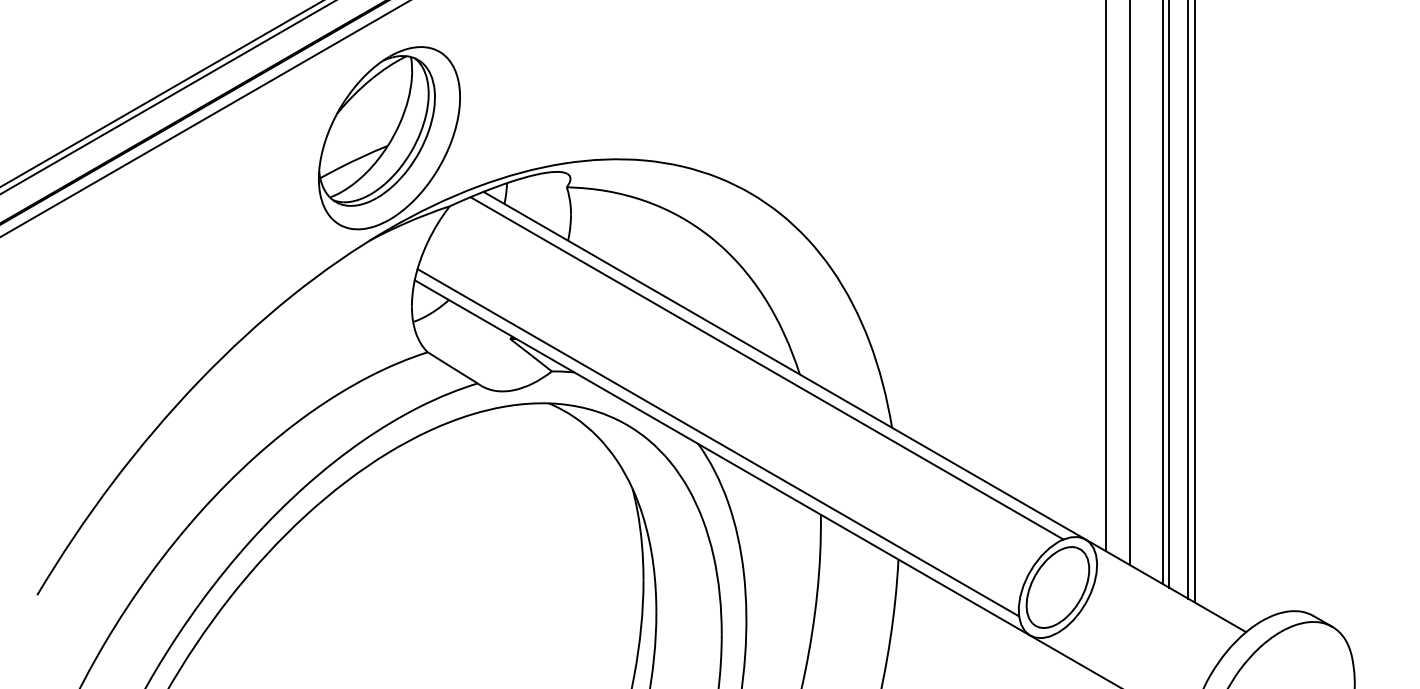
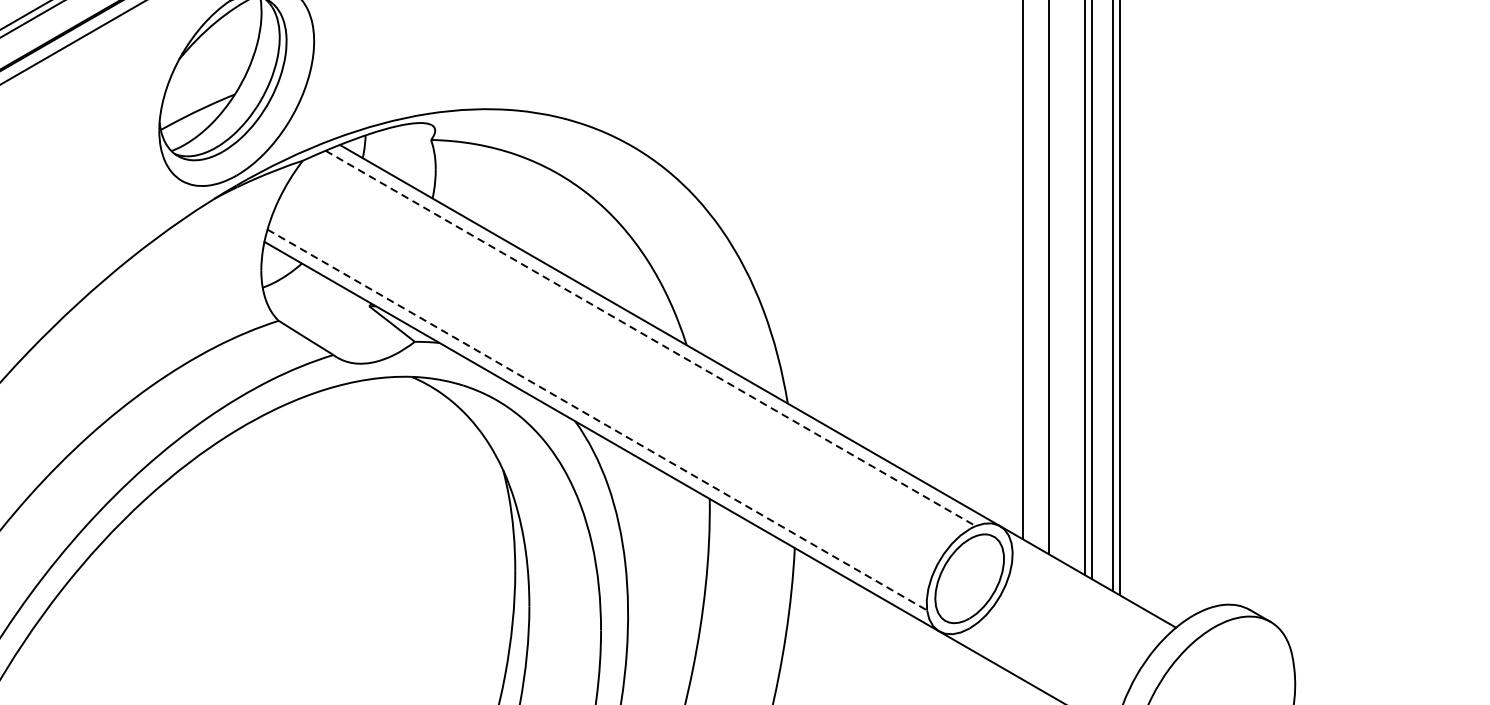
line: (767, 368) -> (651, 338), solid -> dashed
line: (718, 442) -> (597, 419), solid -> dashed

